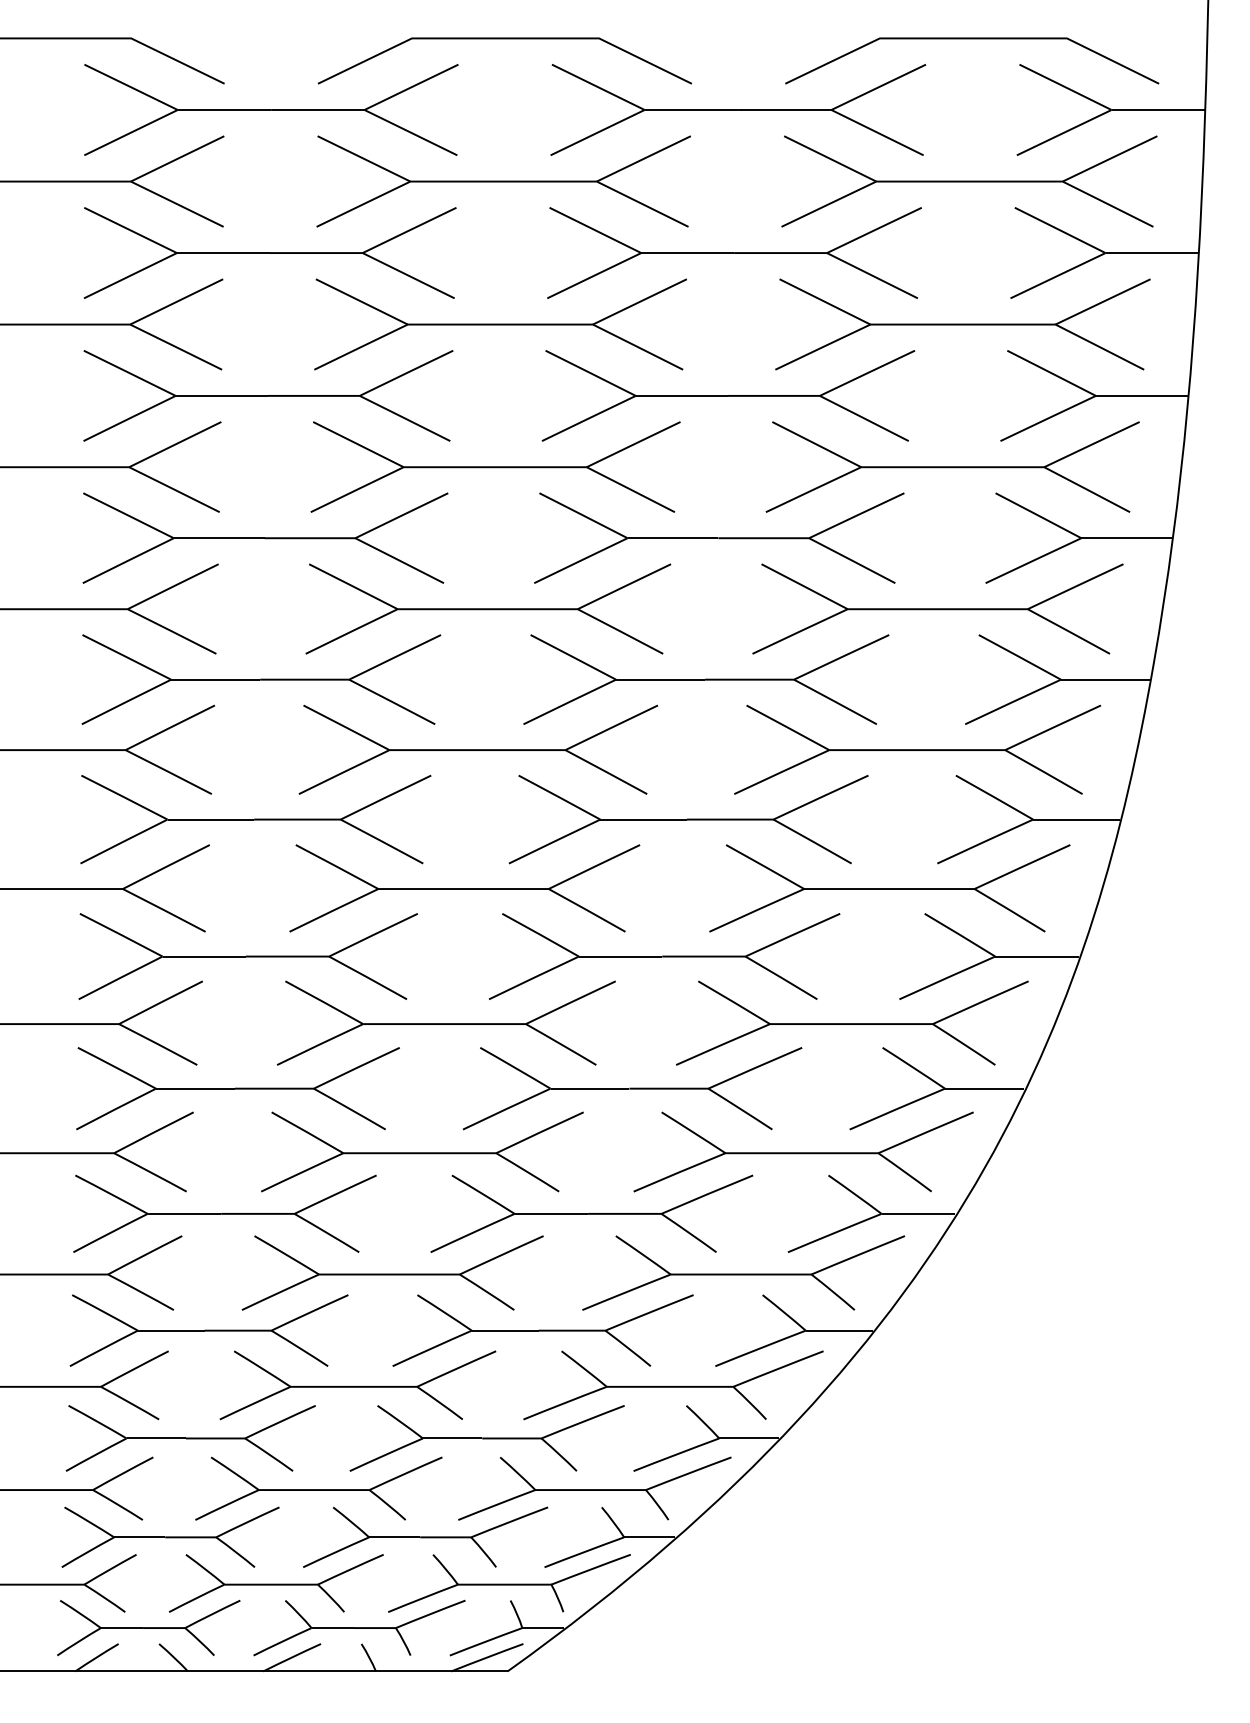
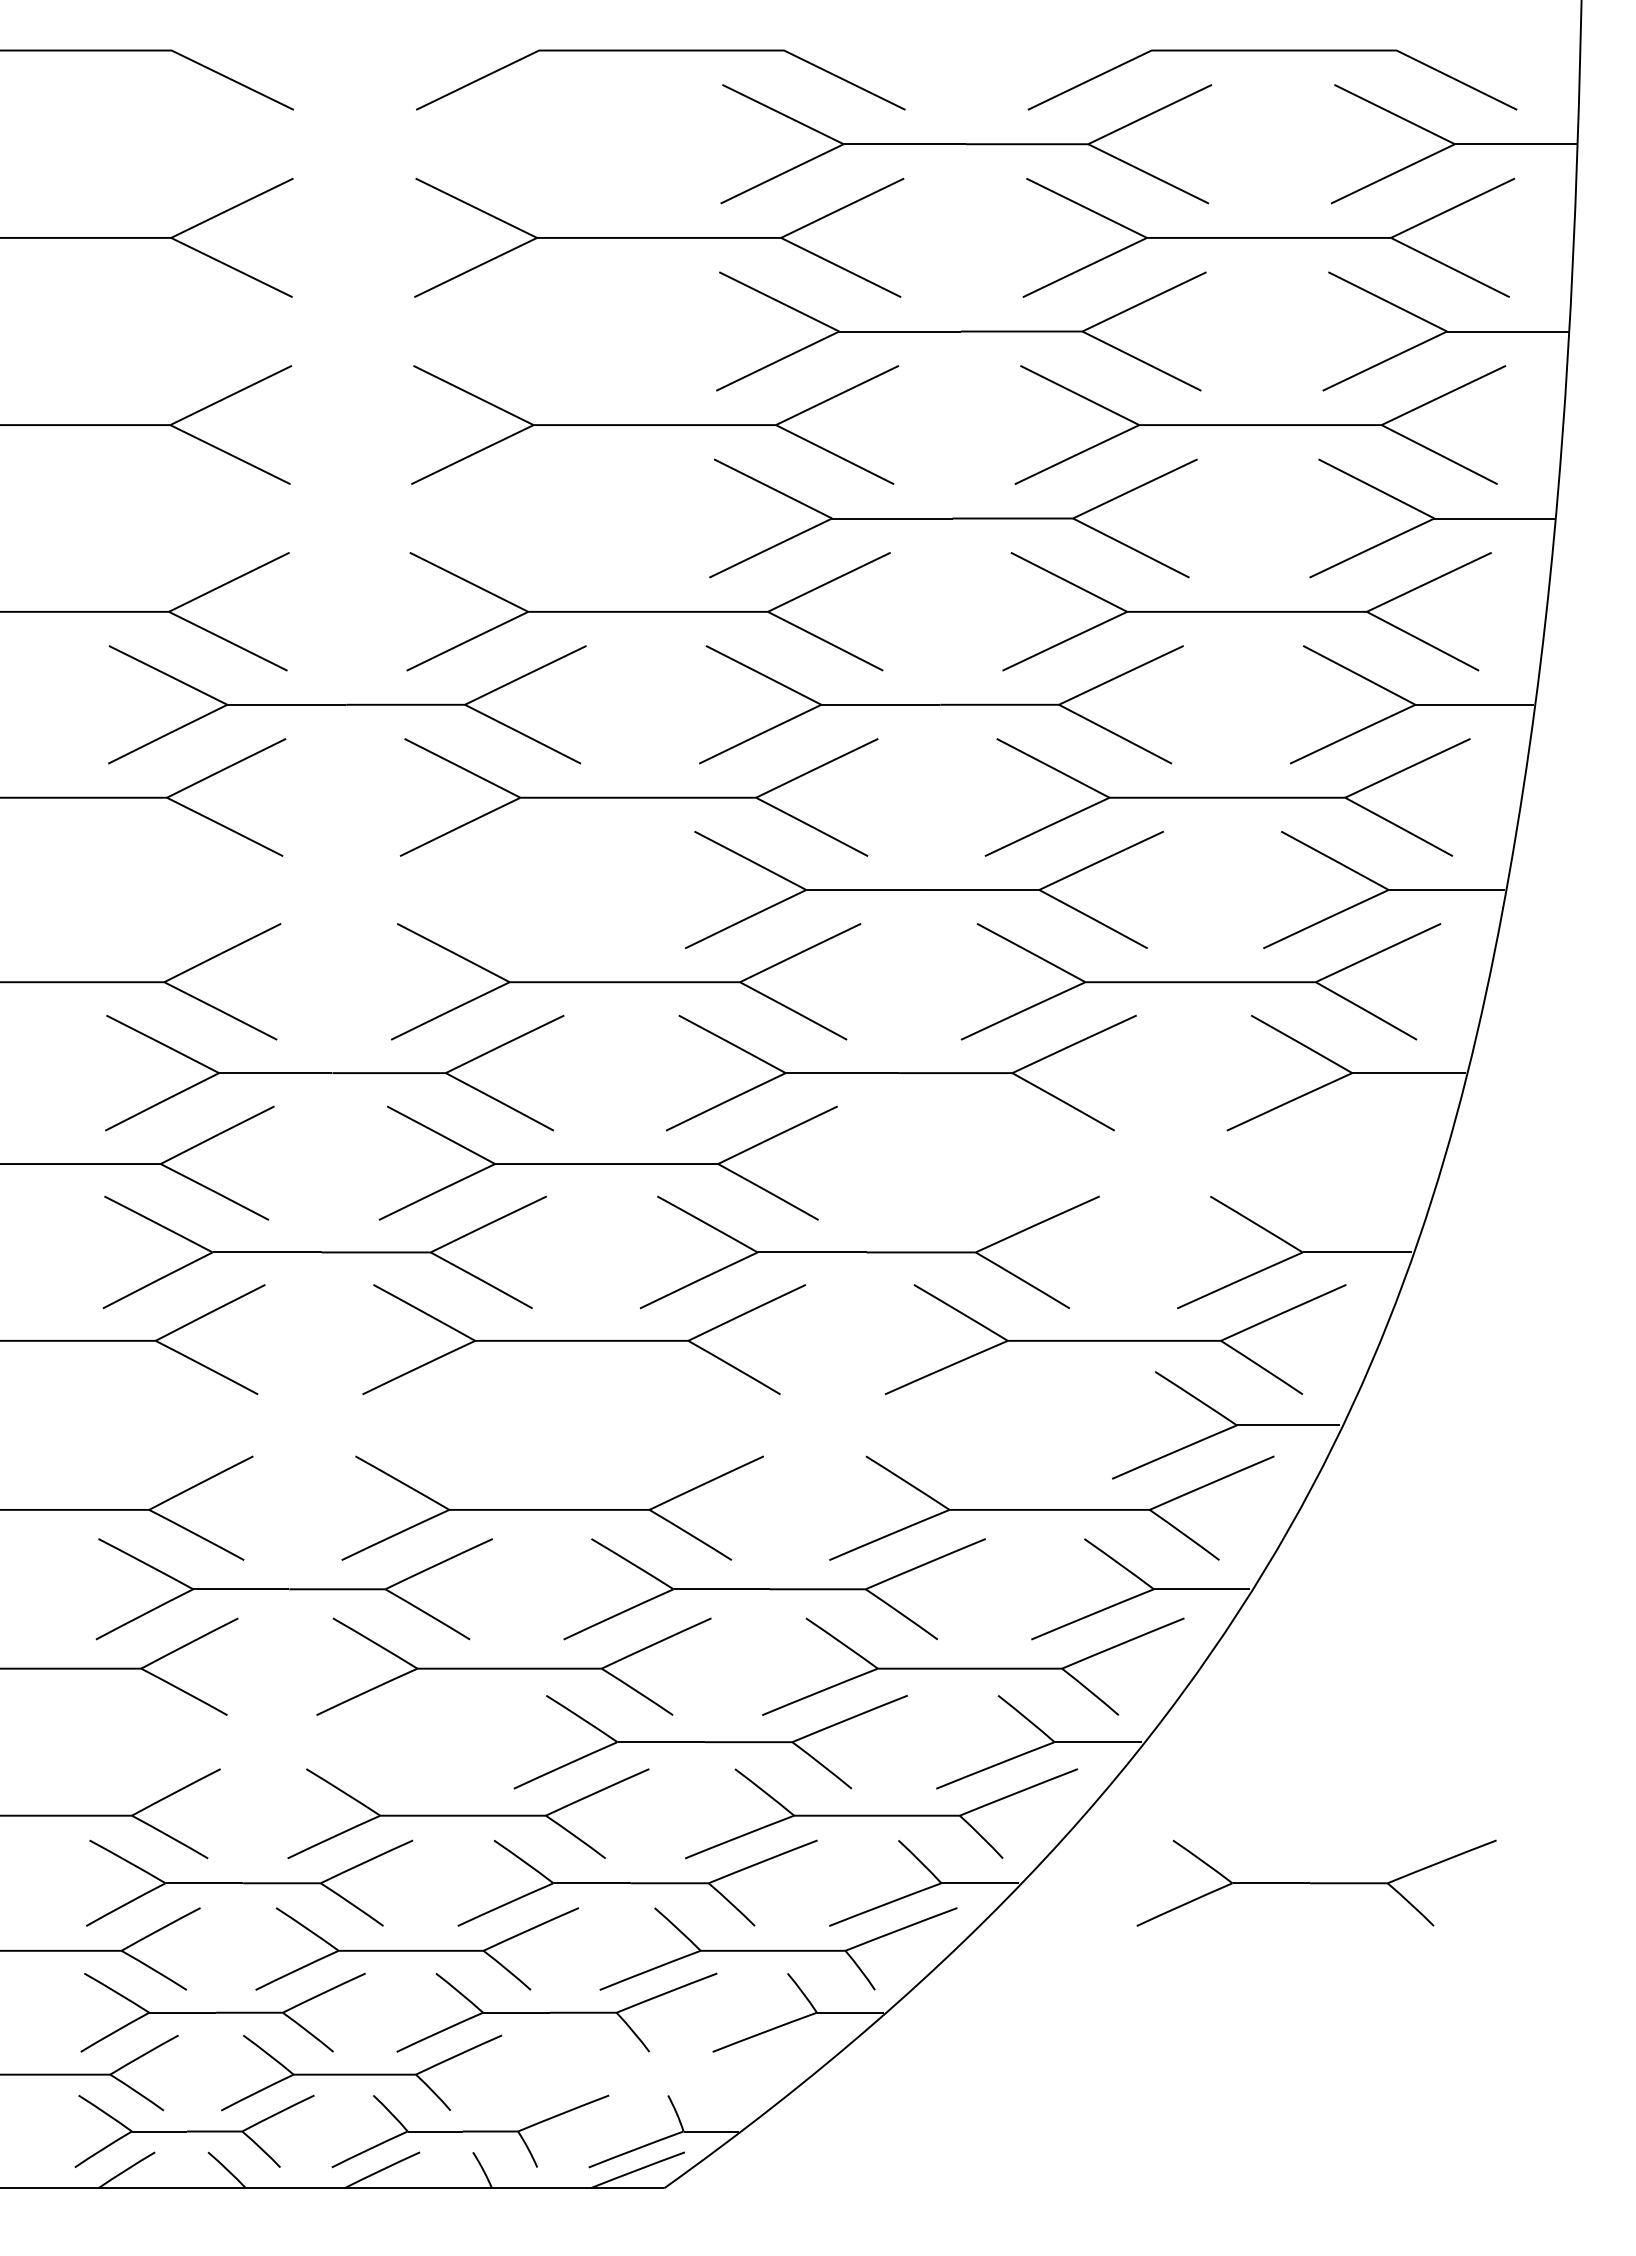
part: (271, 110) -> (355, 144), removed
part: (270, 253) -> (353, 331), removed
part: (268, 395) -> (351, 518), removed
part: (261, 679) -> (341, 889), removed
part: (889, 887) -> (1164, 1162), removed
part: (238, 1088) -> (311, 1425), removed
part: (632, 1088) -> (827, 1425), removed
part: (209, 1330) -> (273, 1742), removed
part: (1005, 1437) -> (1316, 1882), added
part: (509, 1583) -> (666, 2072), removed

